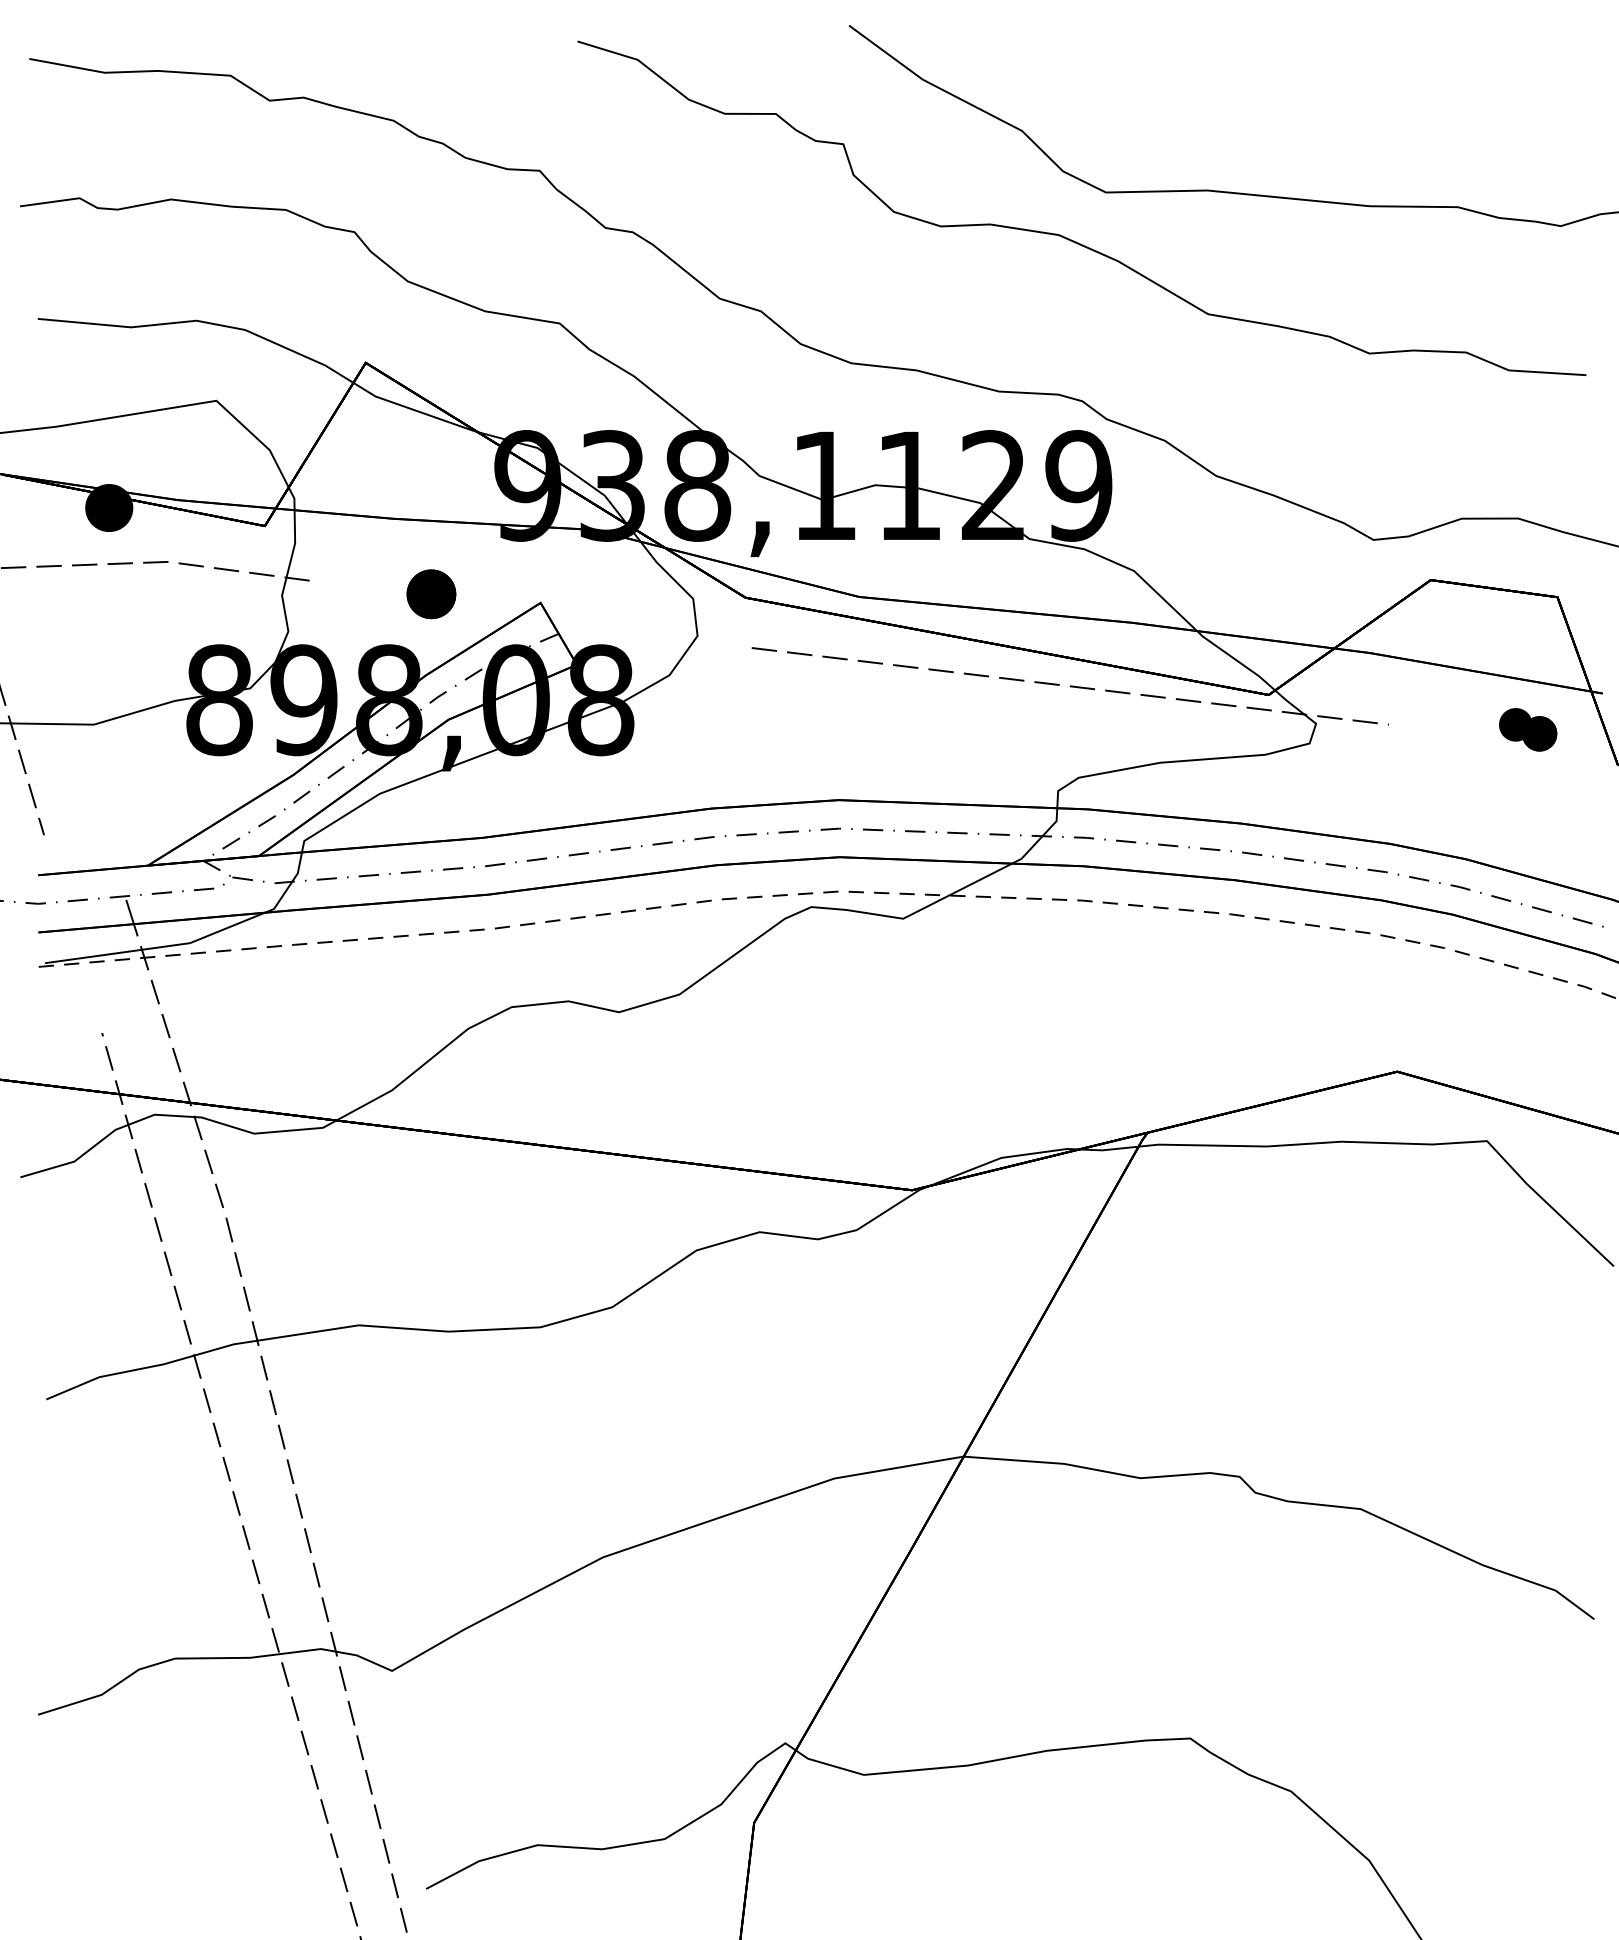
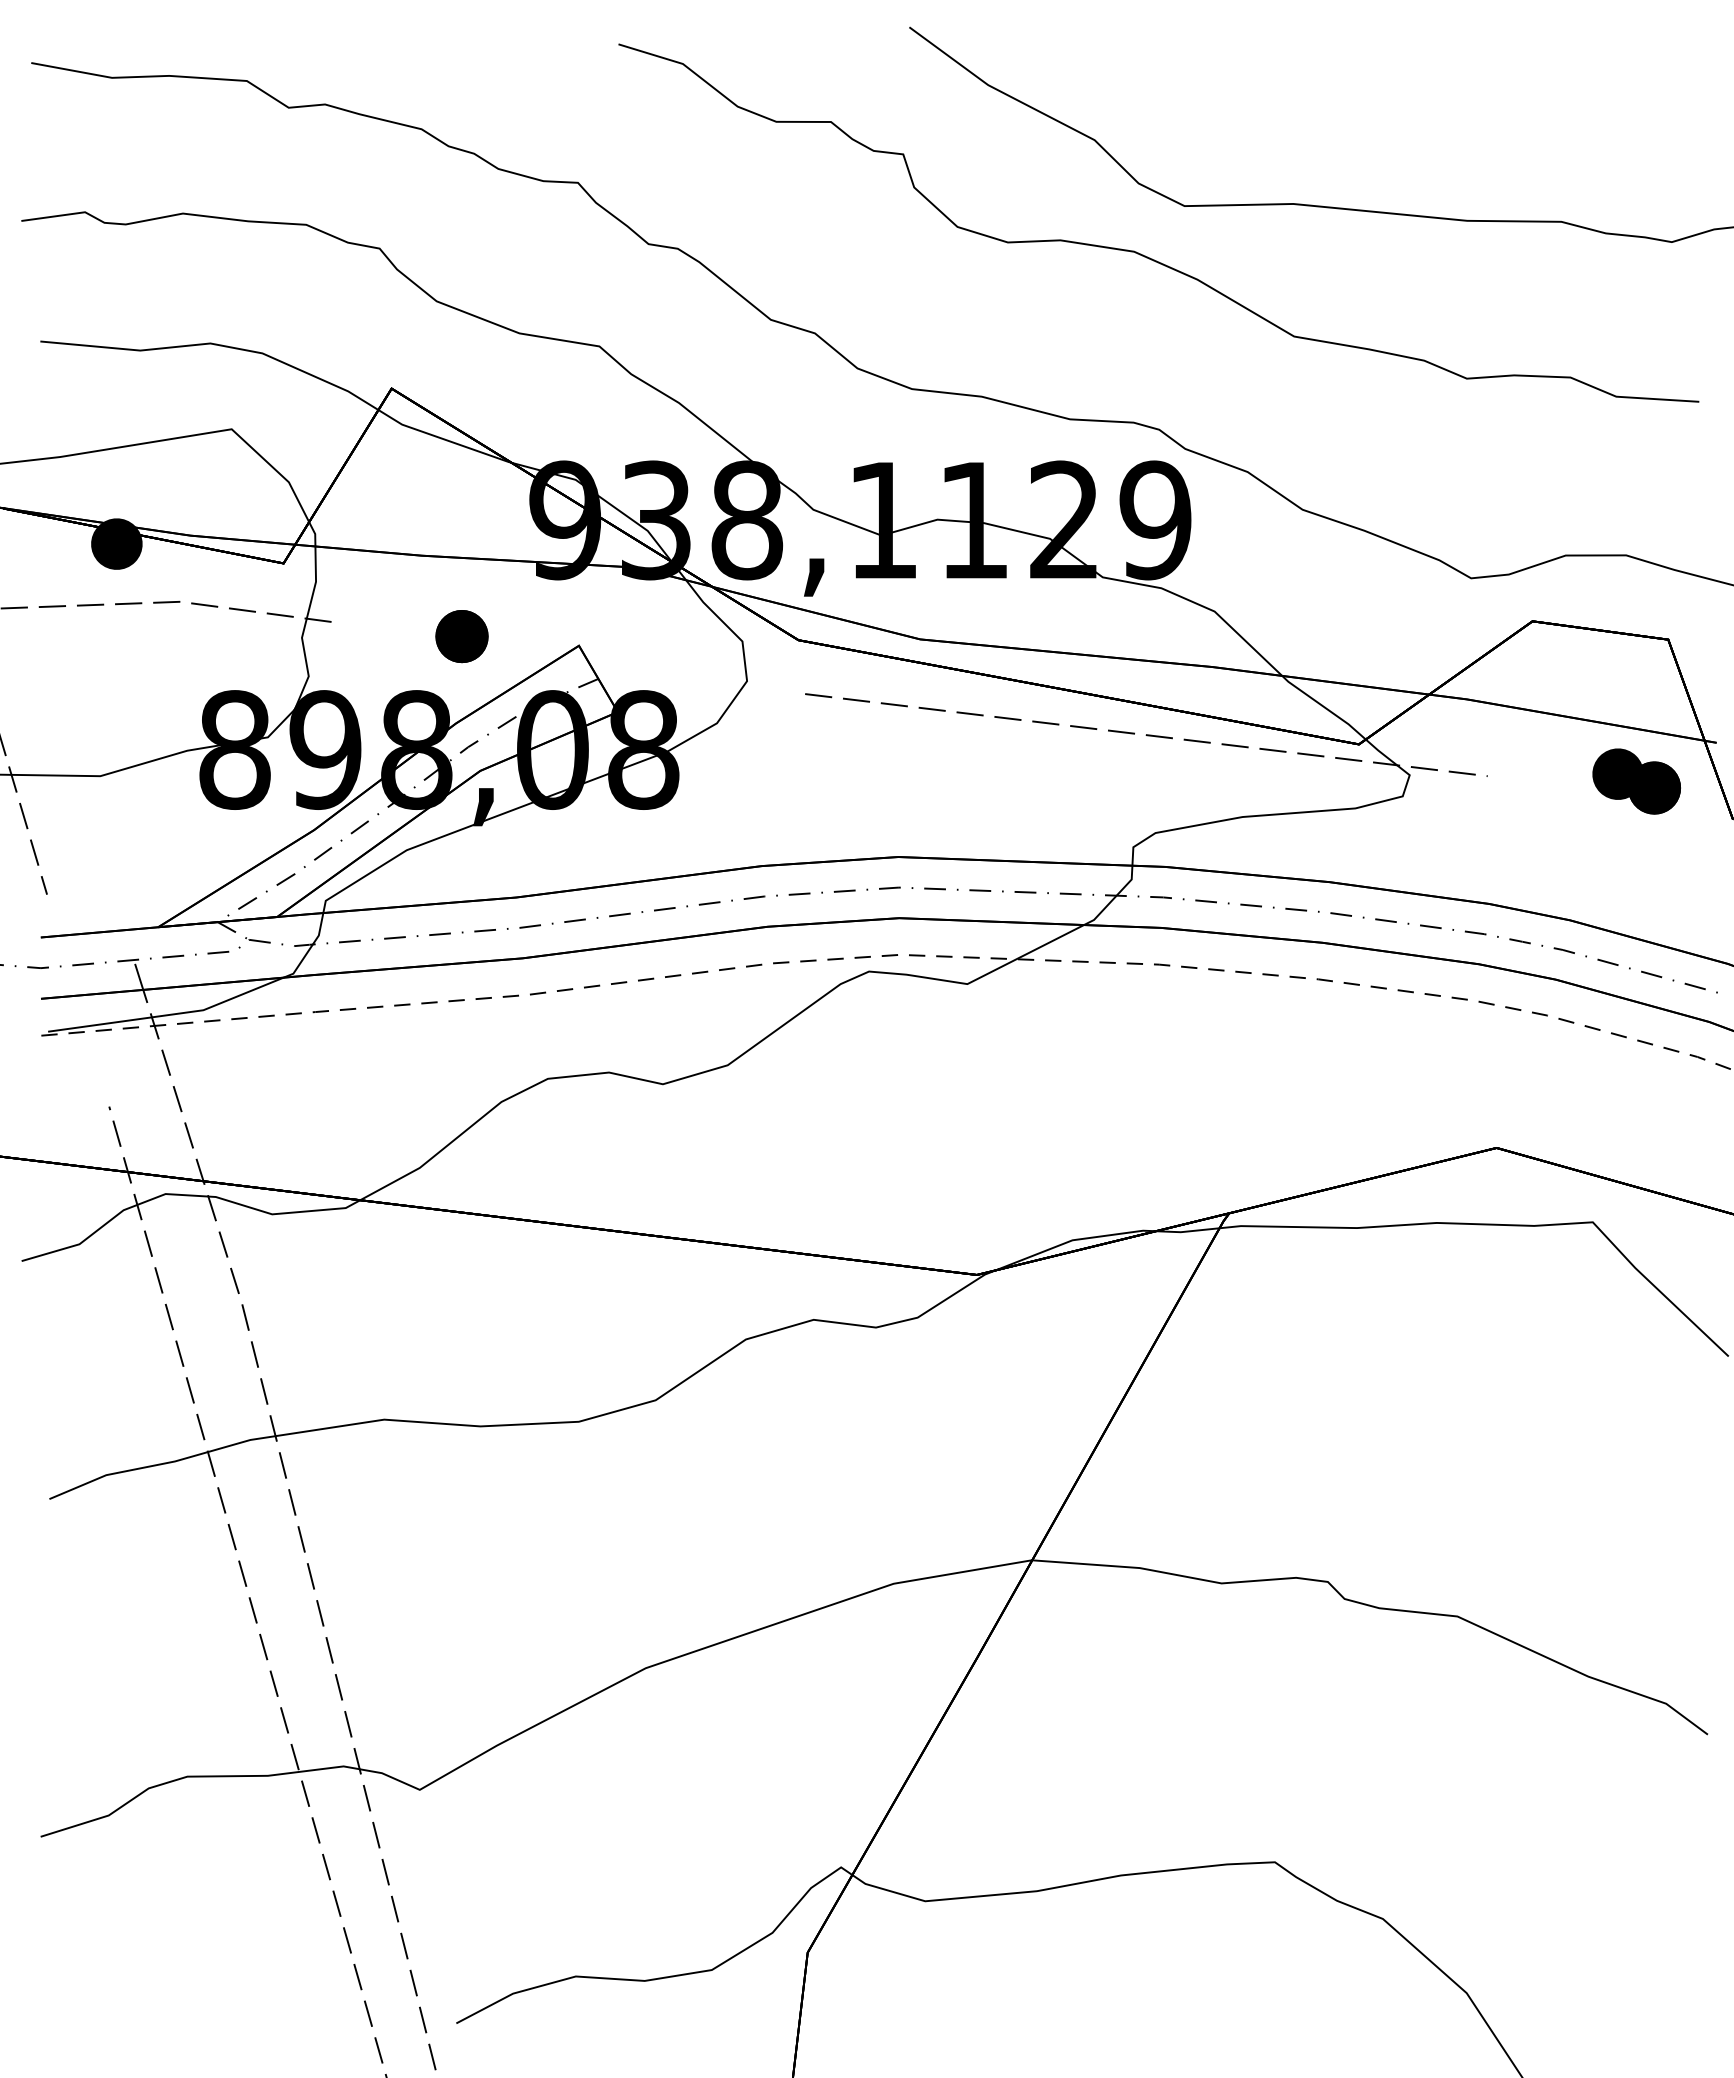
part: (1527, 729) -> (1636, 781), size x1.43

